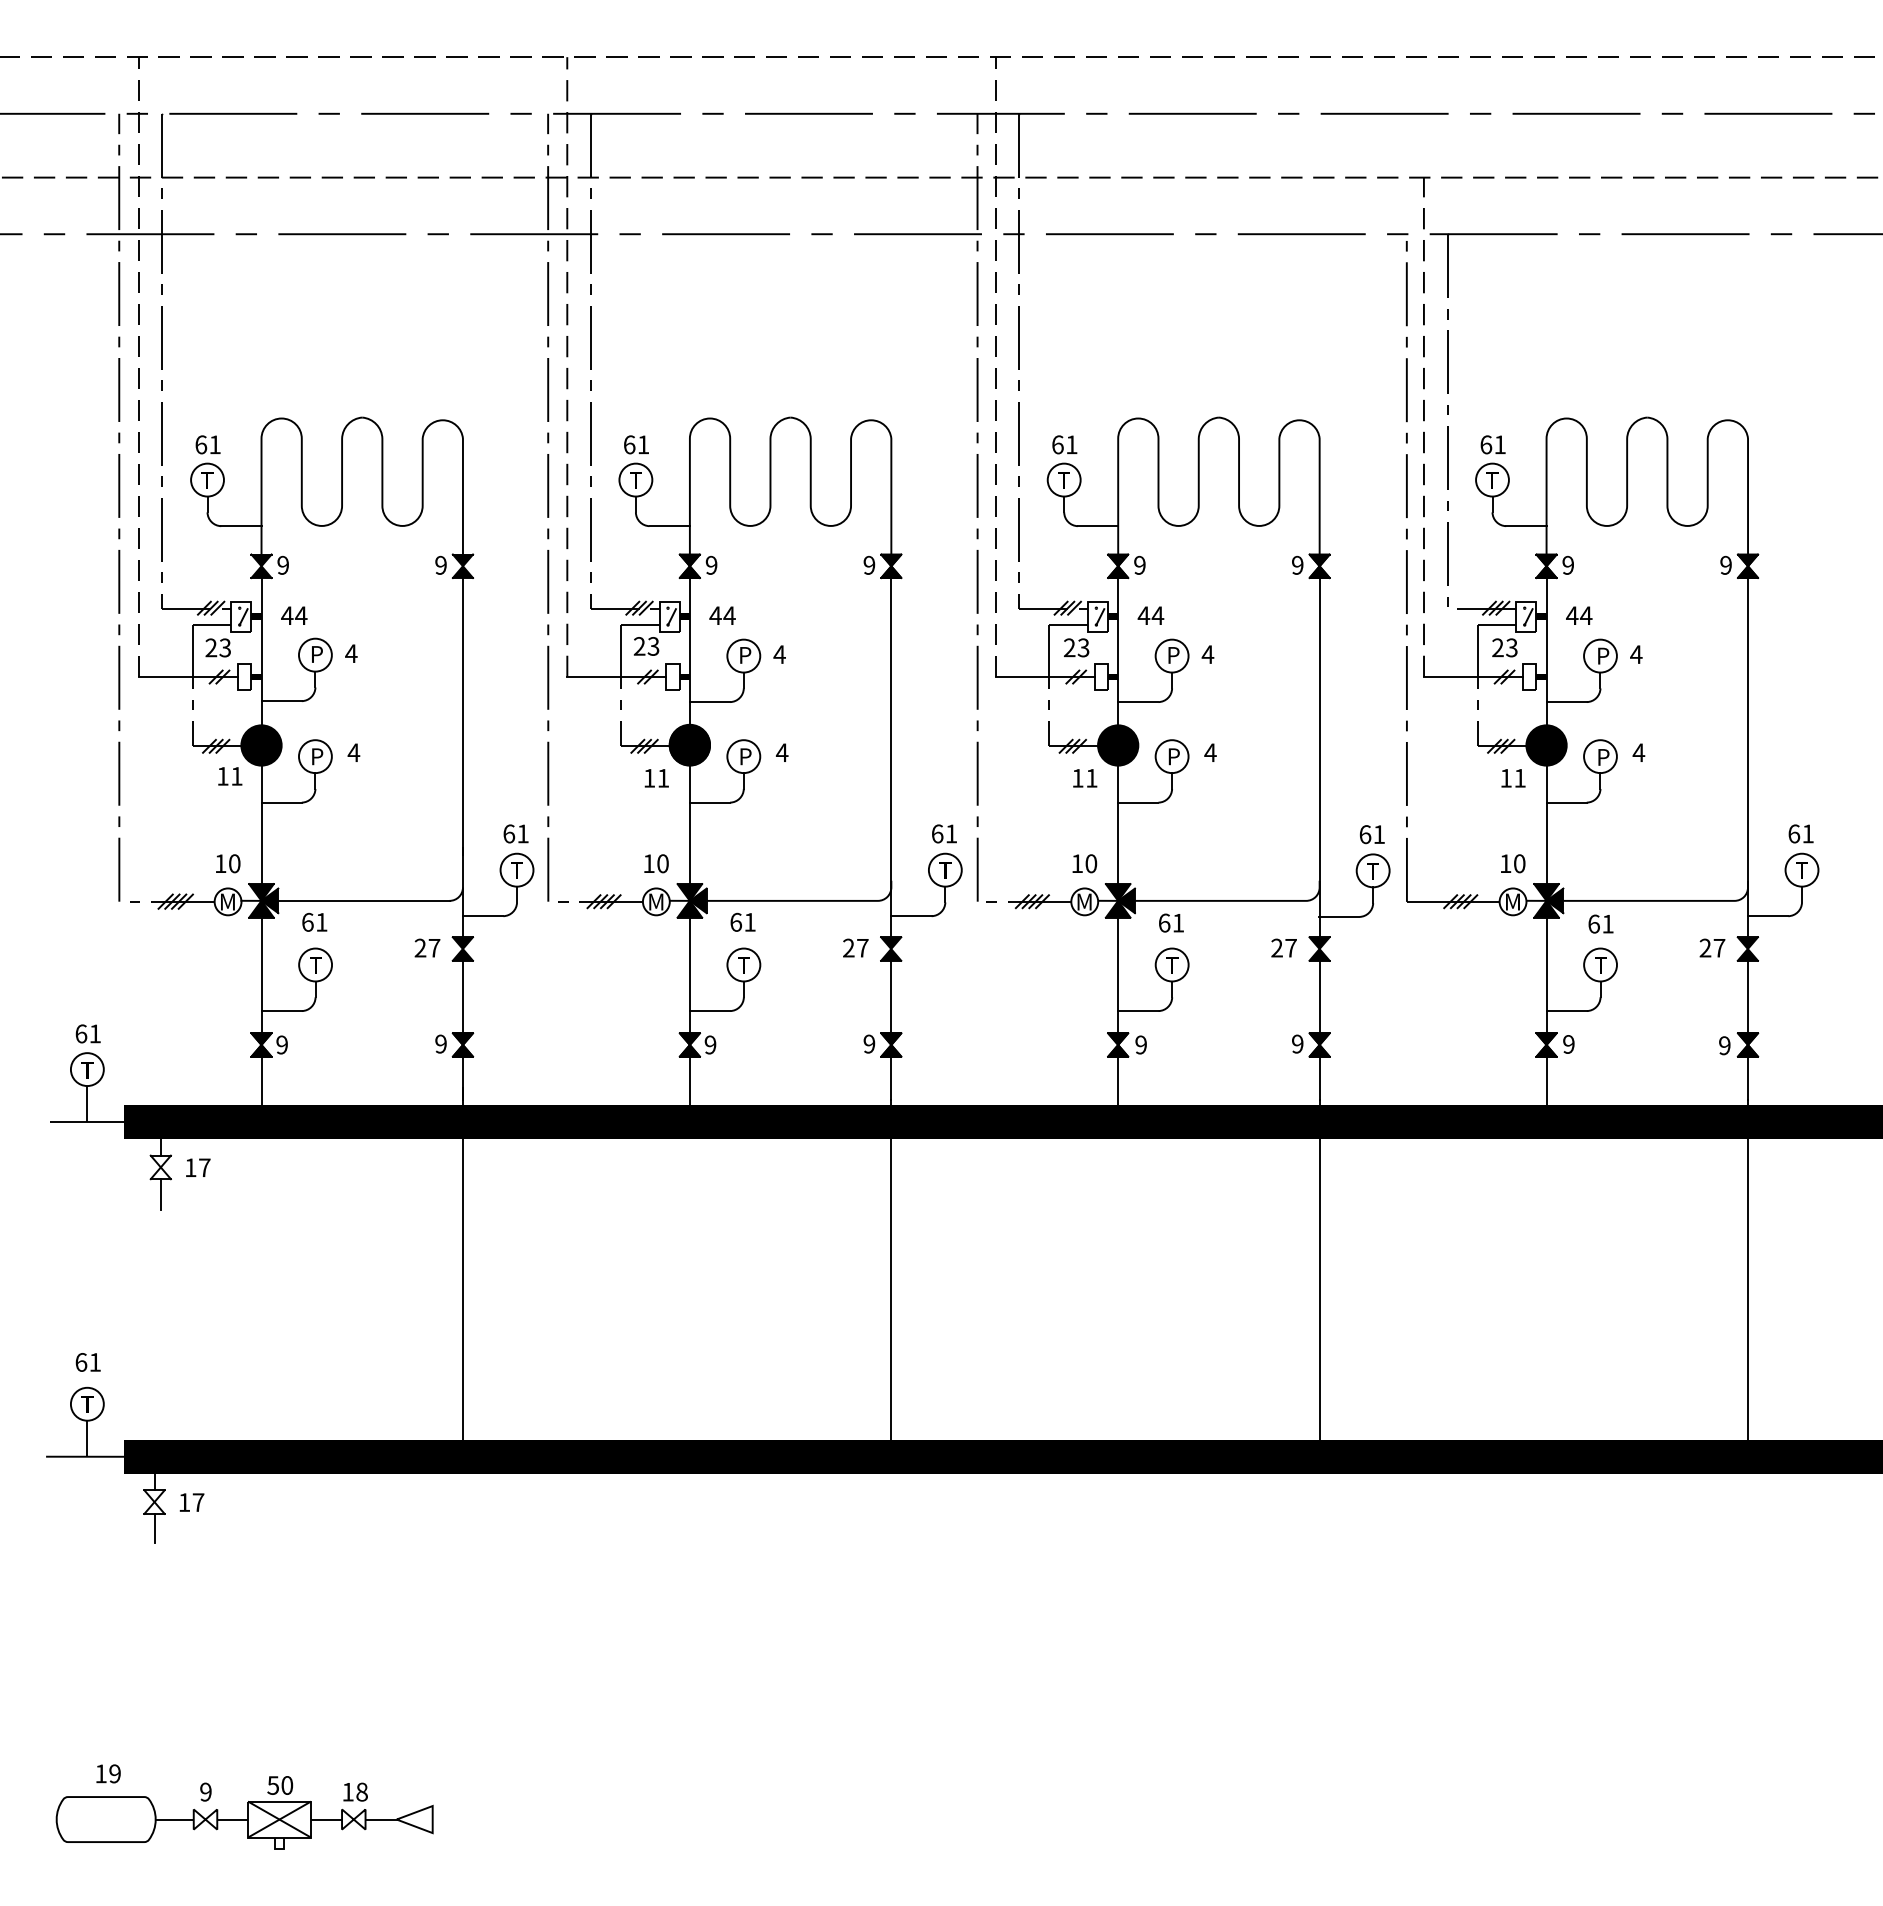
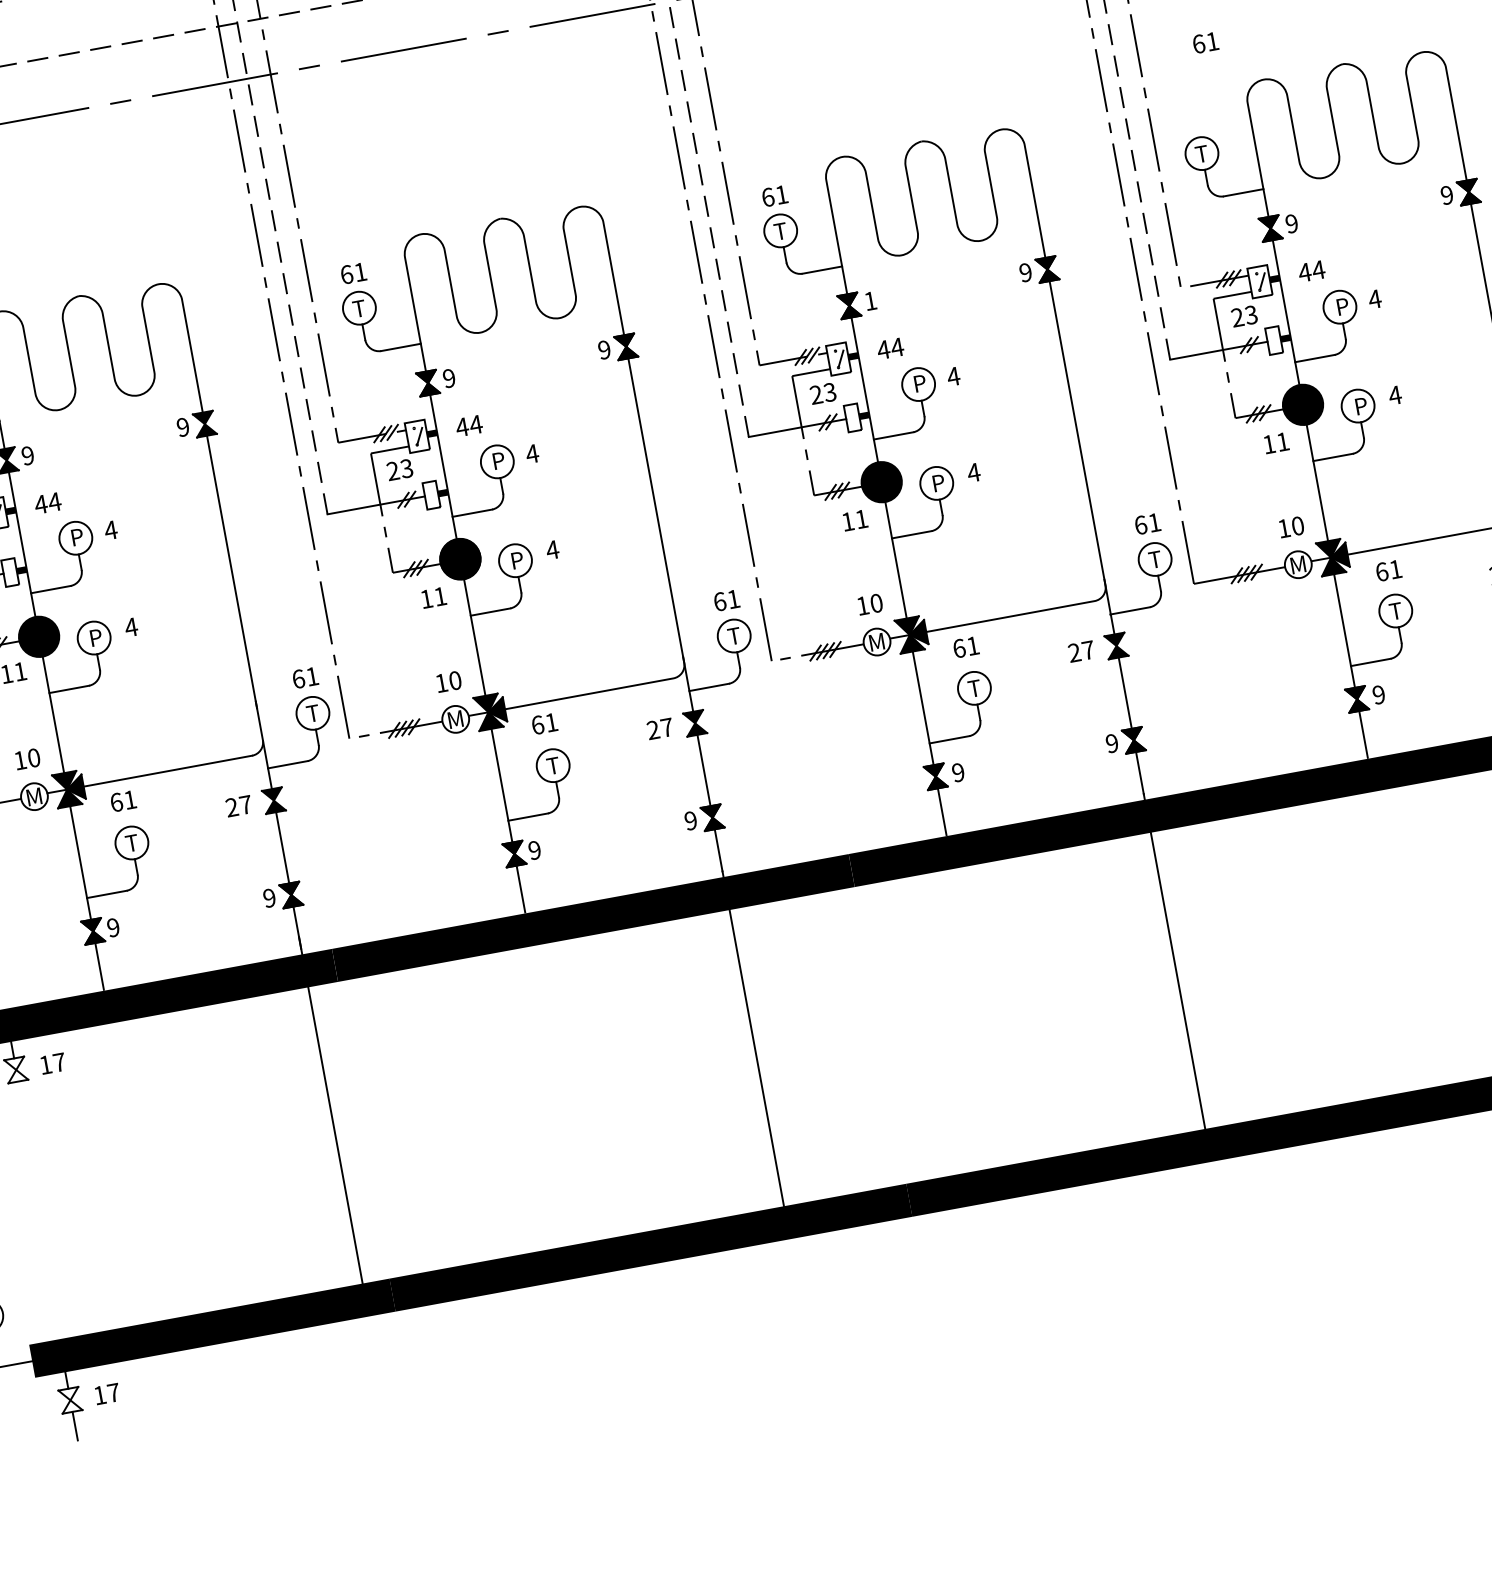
text: (1492, 444) -> (1204, 42), moved
text: (1139, 564) -> (870, 300), 9 -> 1
line: (160, 1194) -> (20, 1096), removed

